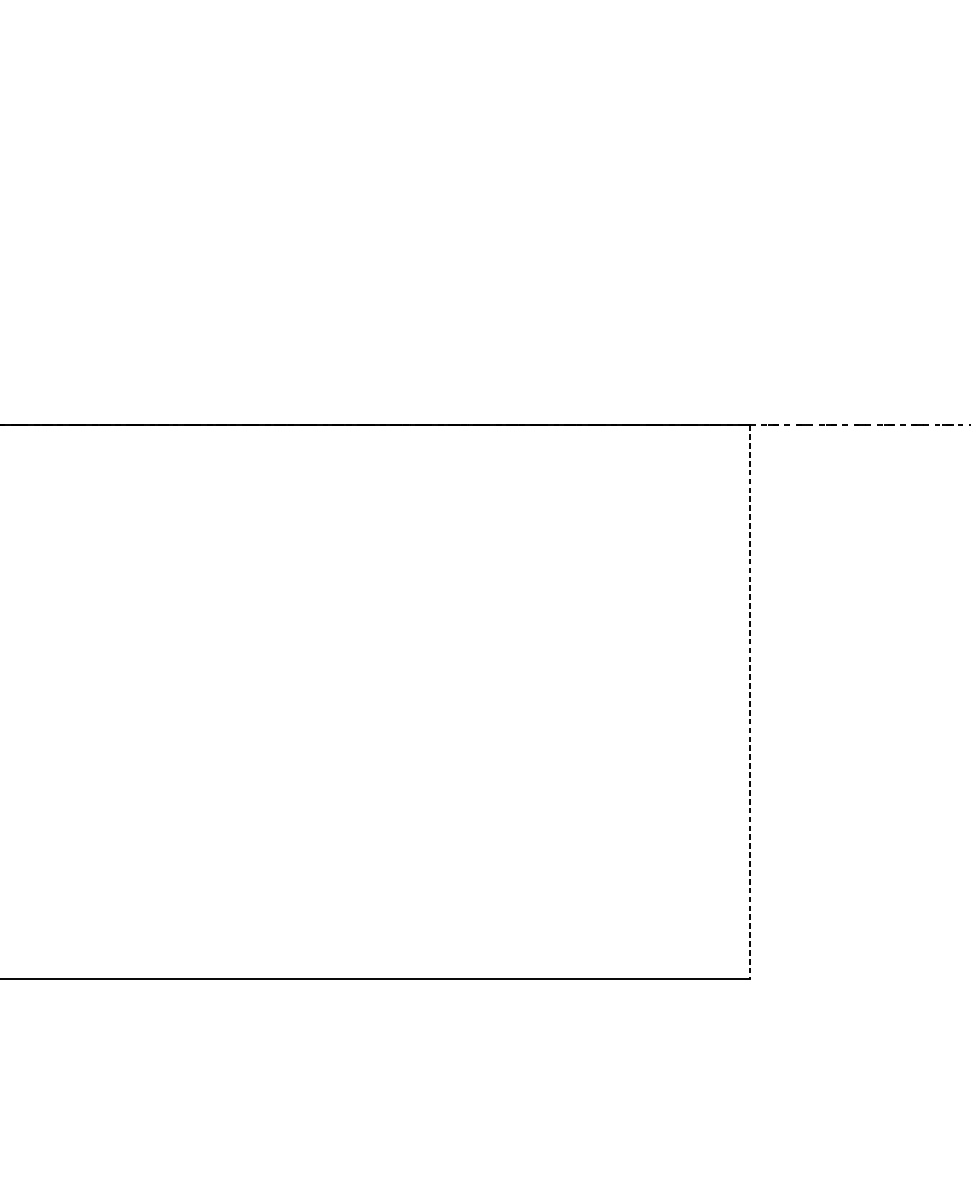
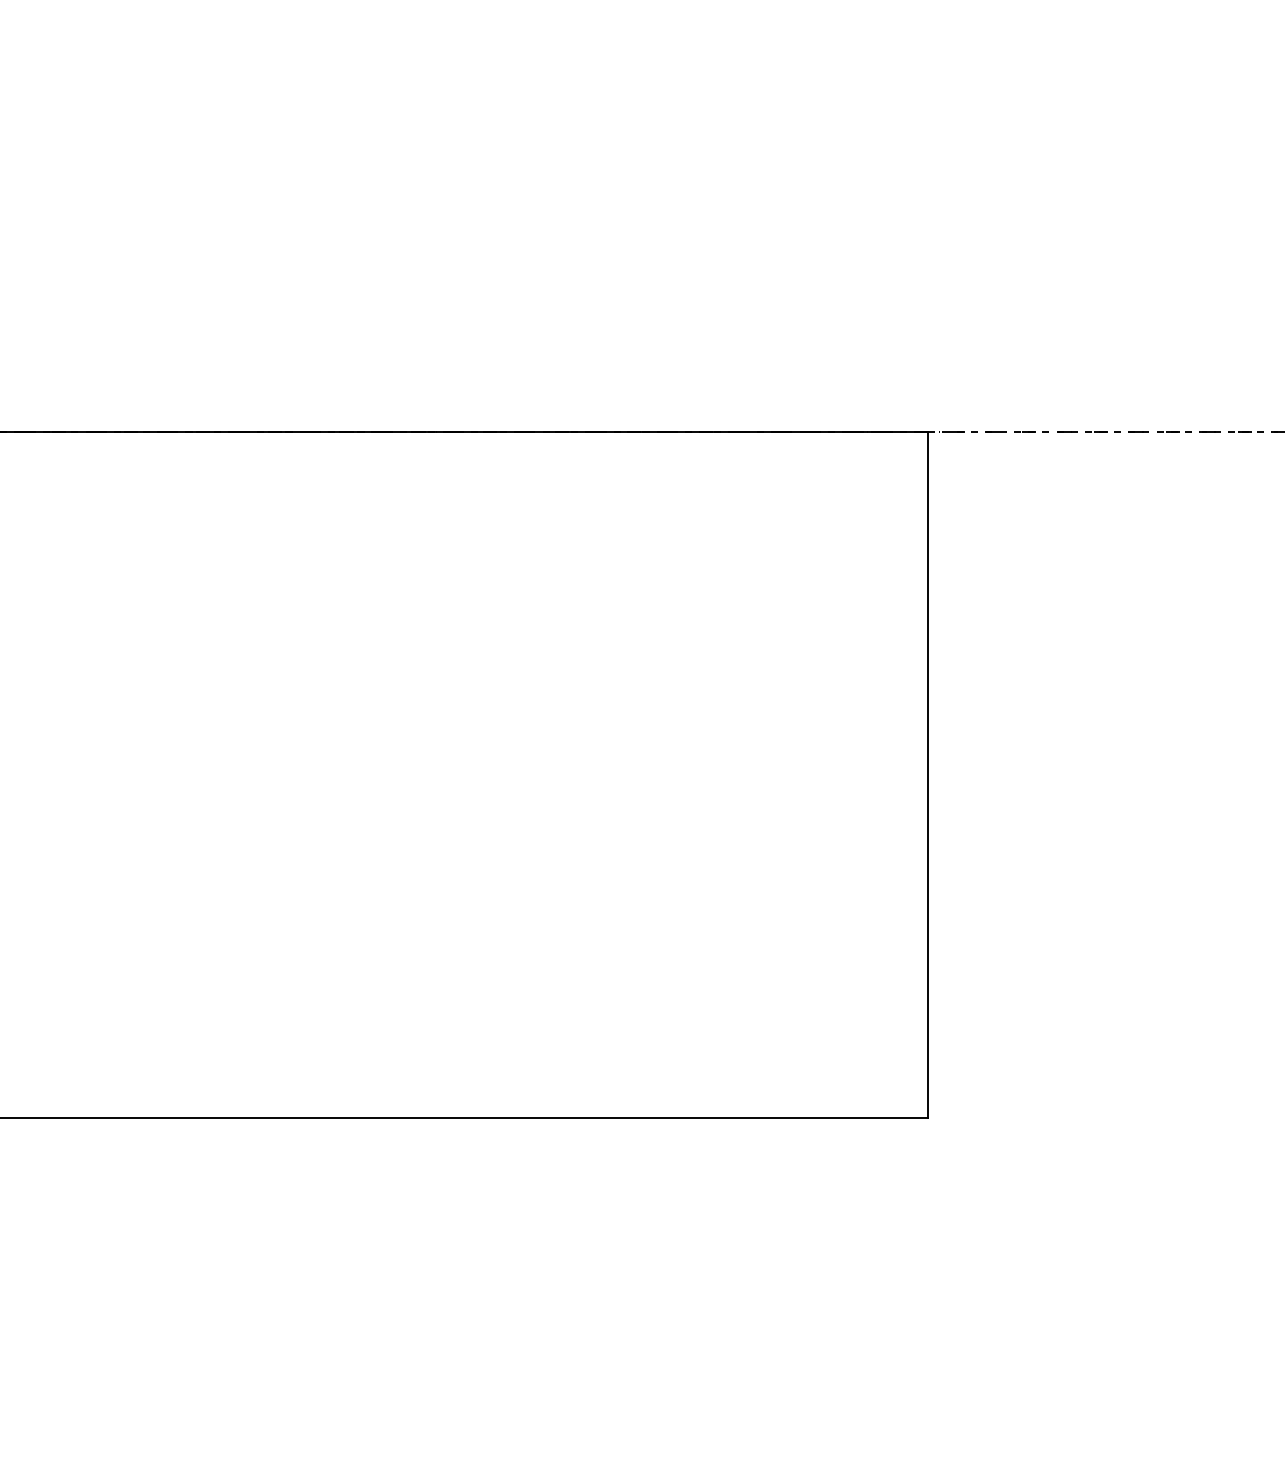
line: (750, 702) -> (928, 775), dashed -> solid

